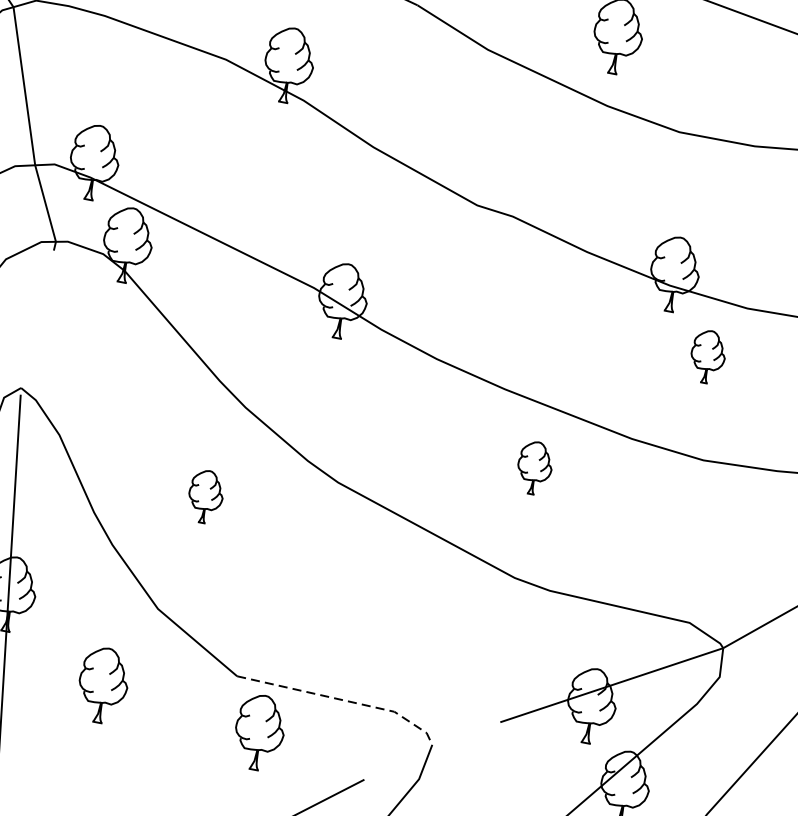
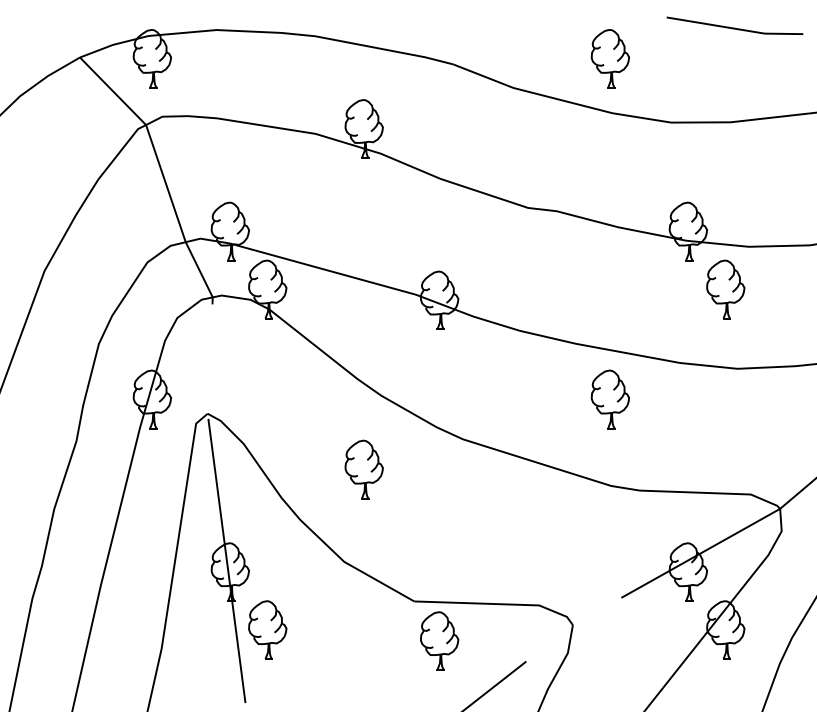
part: (707, 356) -> (725, 289), size x1.43
part: (533, 467) -> (609, 399), size x1.43
part: (204, 496) -> (363, 469), size x1.43
part: (103, 684) -> (267, 629), moved
line: (343, 700) -> (498, 604), dashed -> solid

